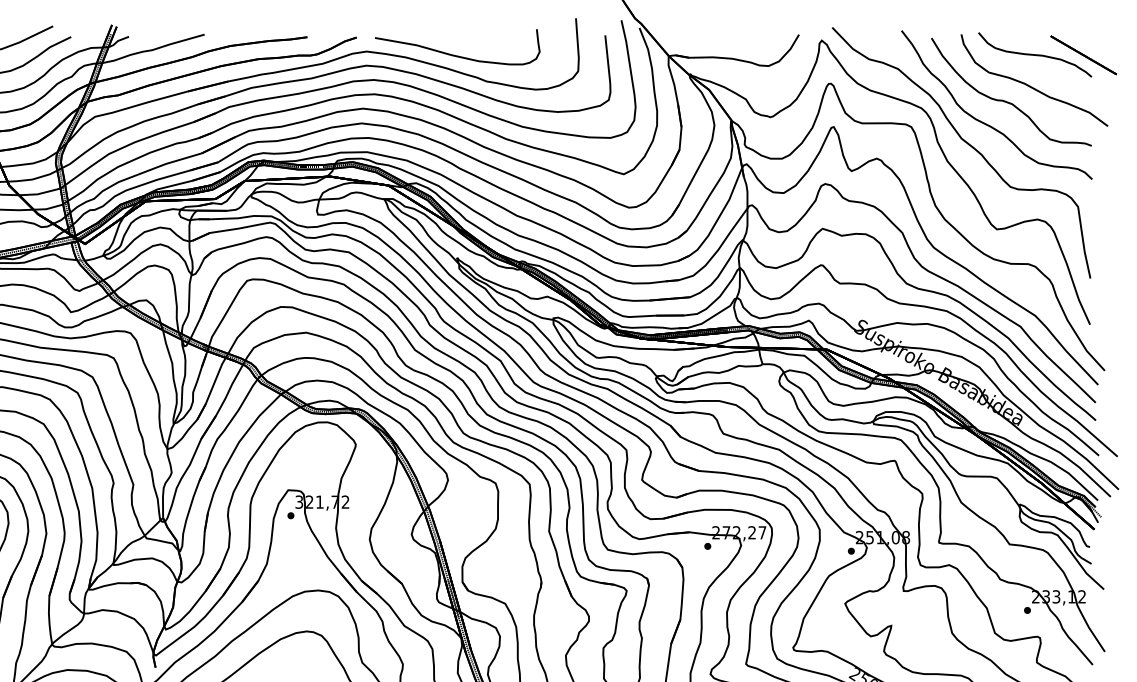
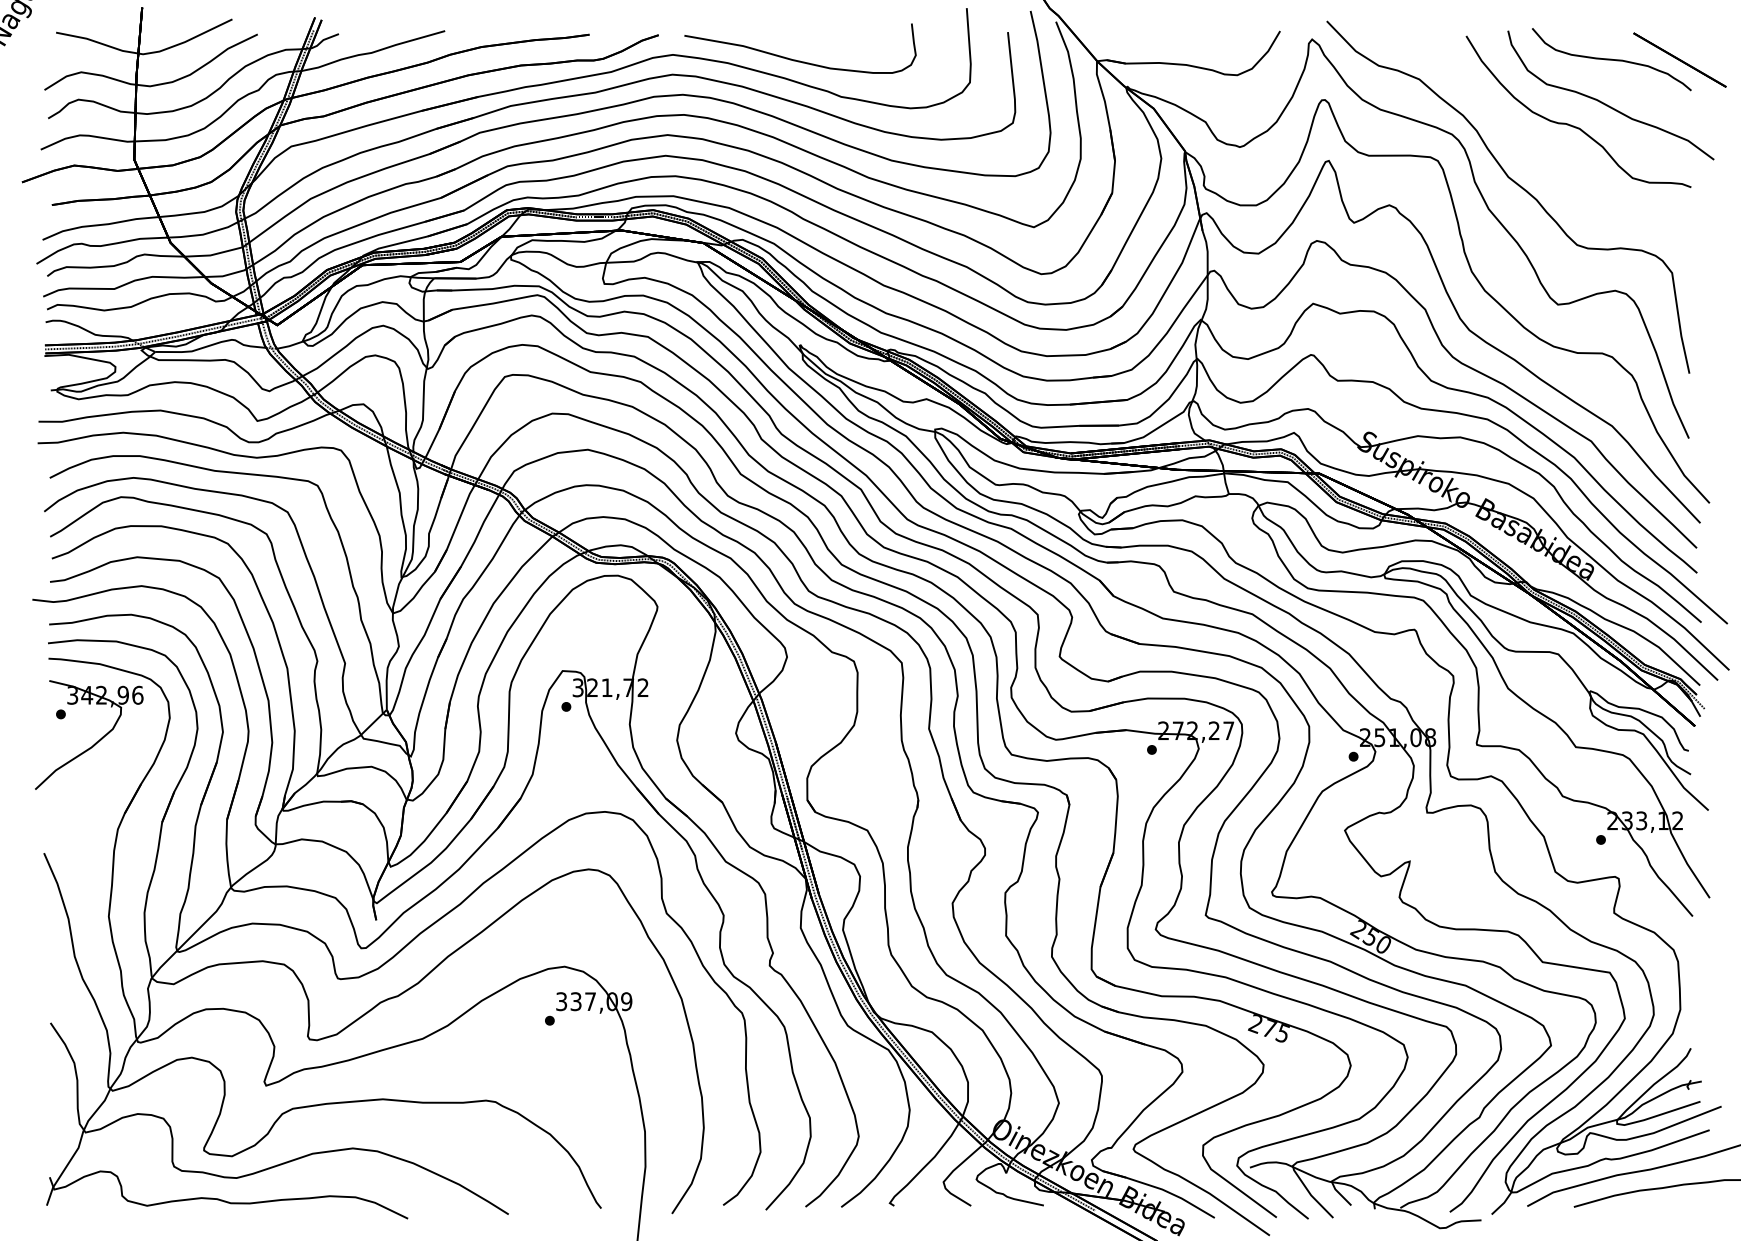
curve: (986, 123) -> (1543, 156), removed

